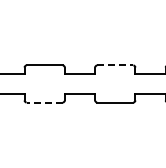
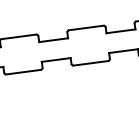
line: (115, 65) -> (86, 27), dashed -> solid
line: (44, 102) -> (23, 72), dashed -> solid

